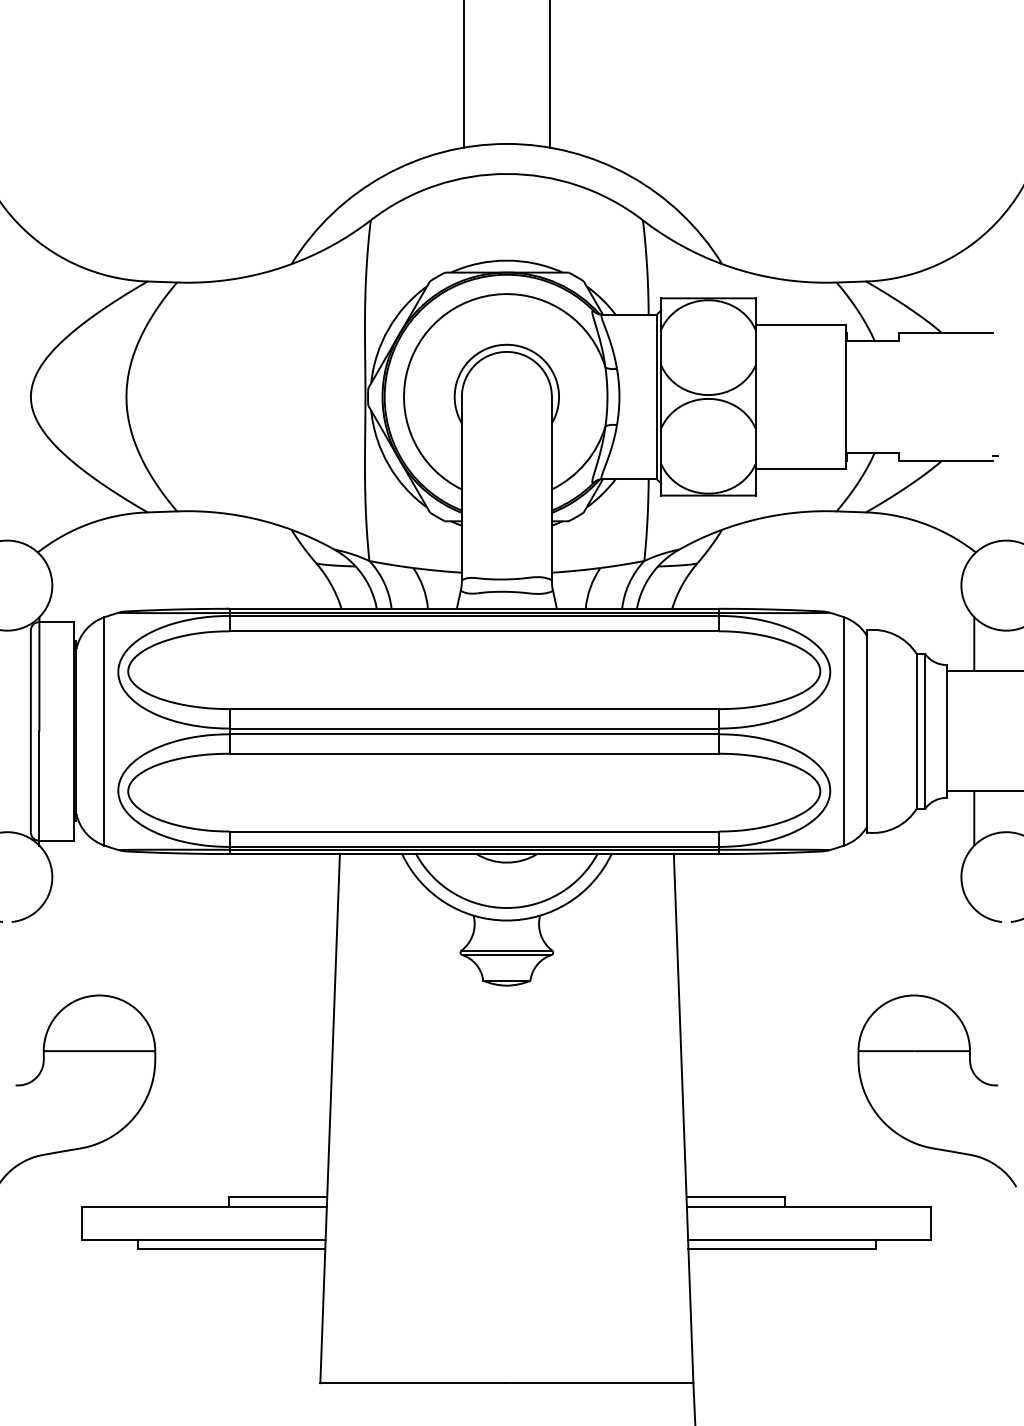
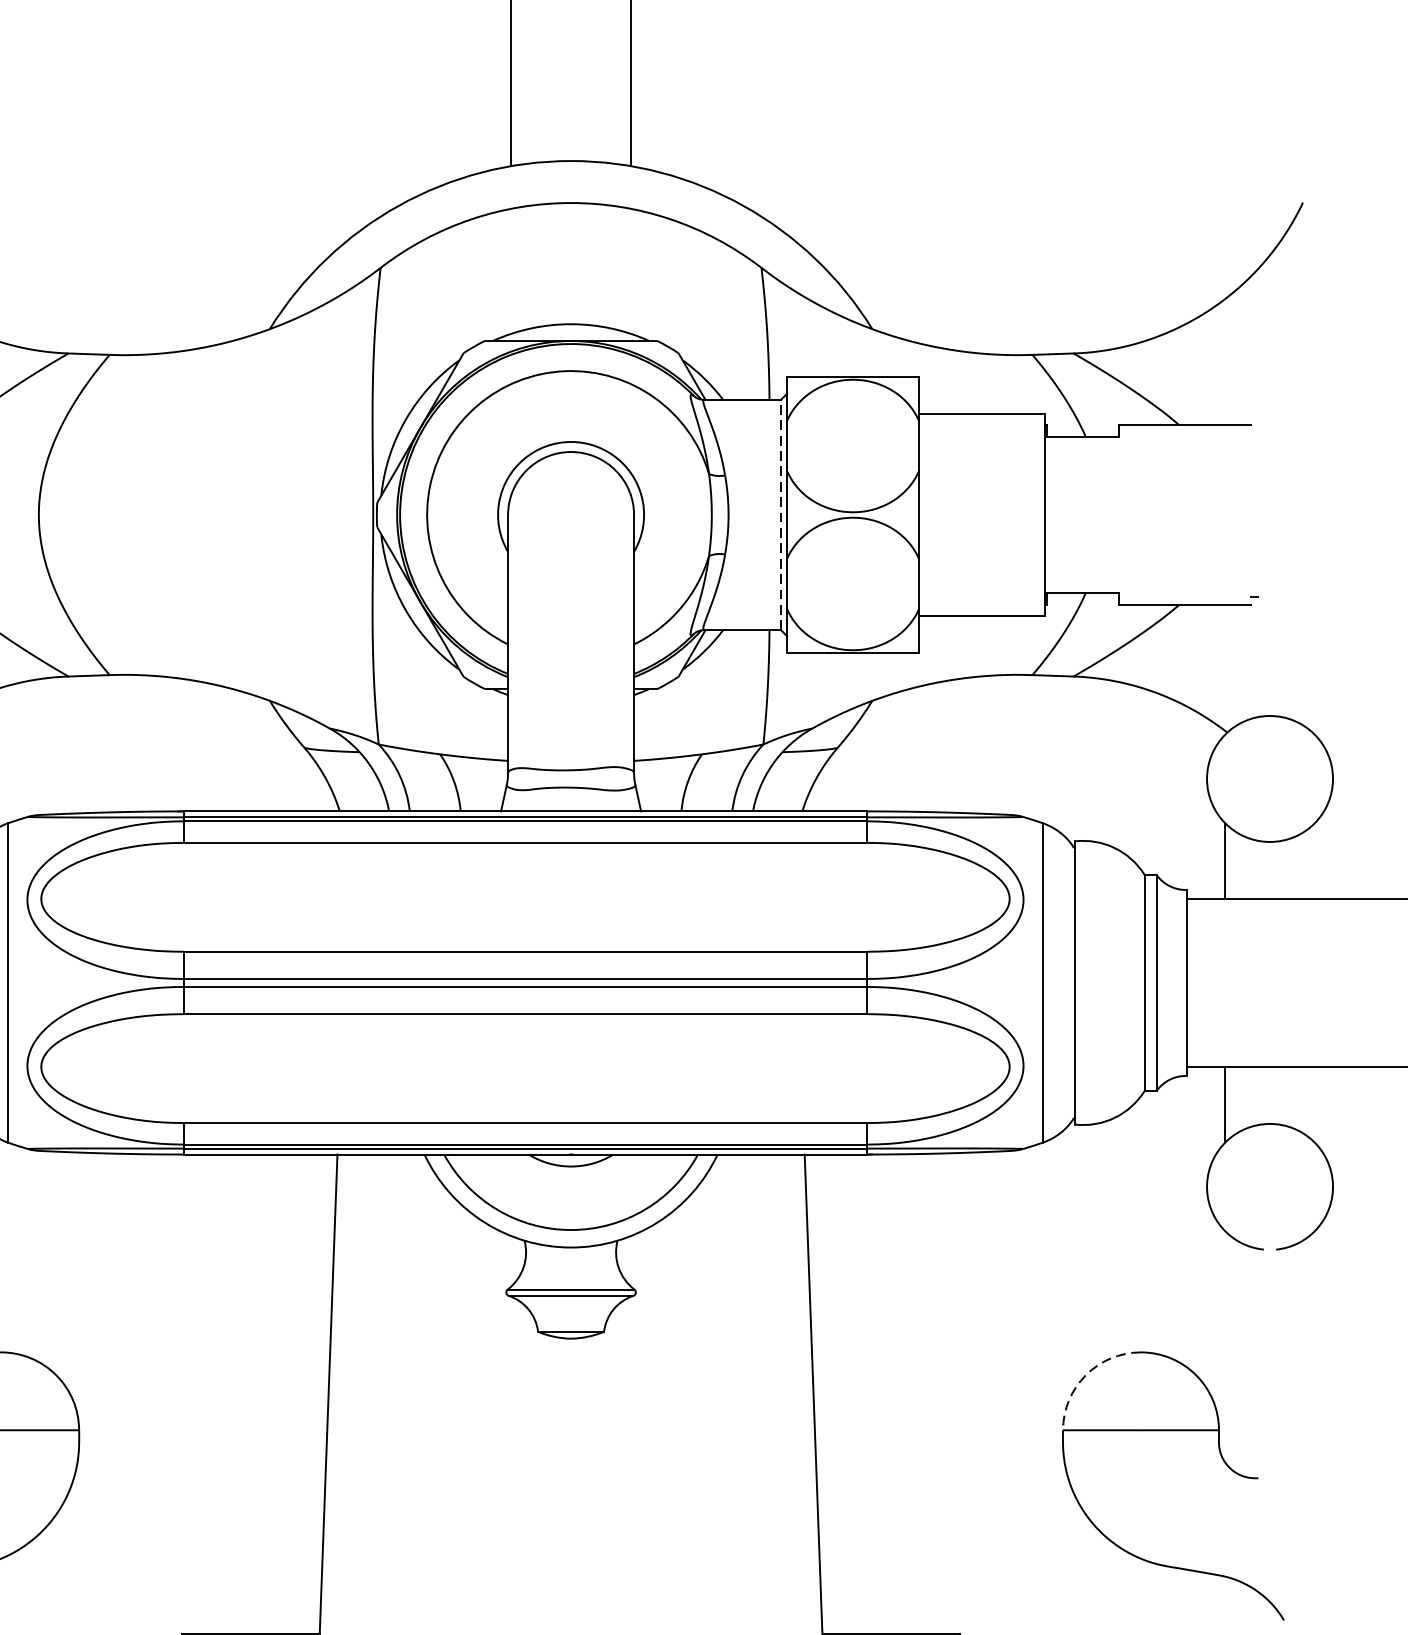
line: (656, 396) -> (780, 514), solid -> dashed
arc: (874, 1011) -> (1085, 1374), solid -> dashed

